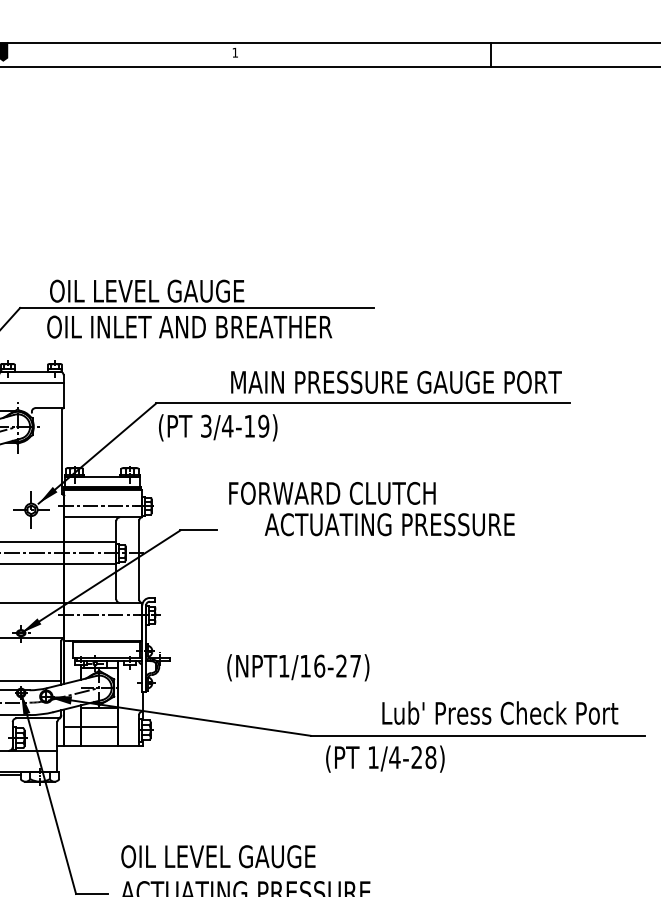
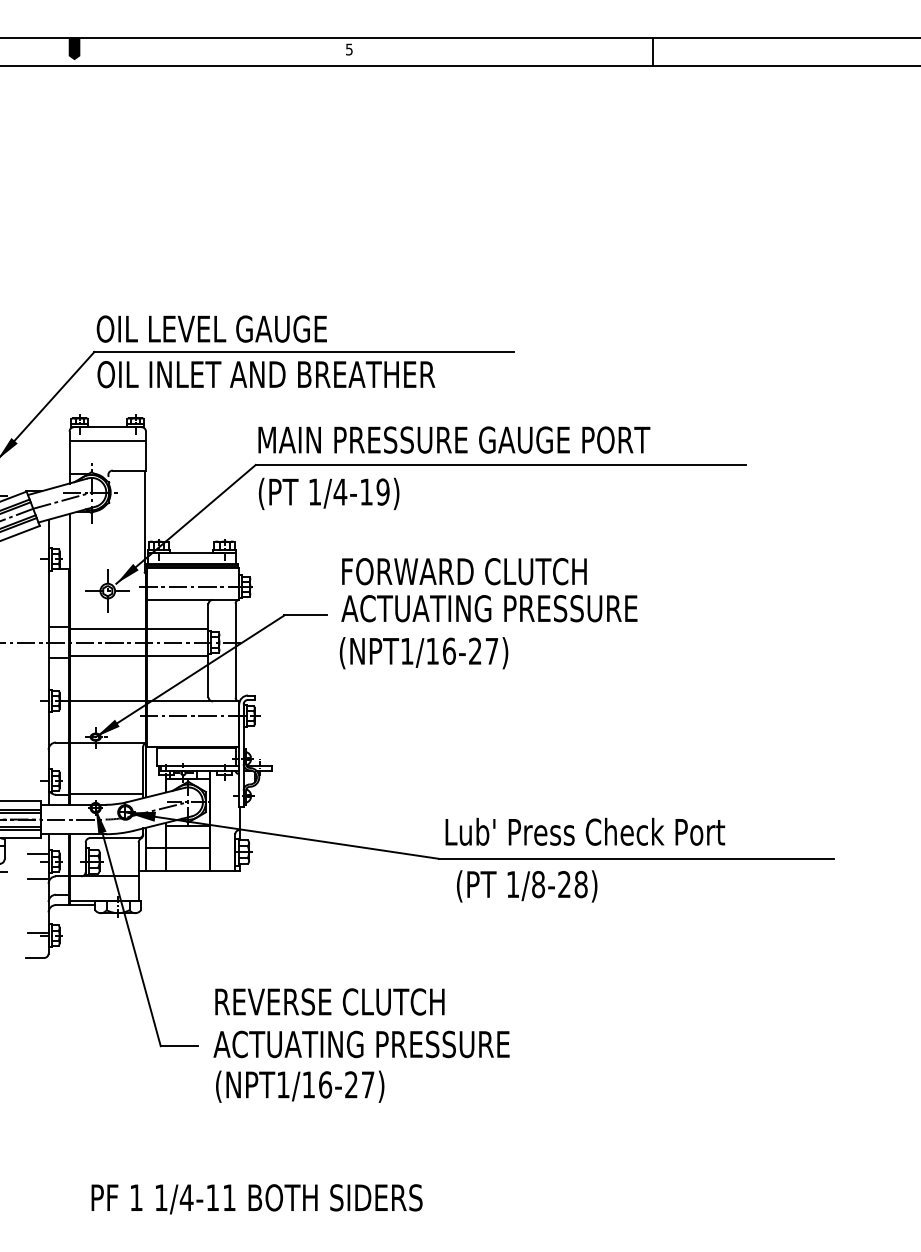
text: (235, 52) -> (349, 49), 1 -> 5
text: (146, 290) -> (211, 328), moved
text: (189, 327) -> (266, 374), moved
text: (396, 381) -> (454, 439), moved
text: (205, 425) -> (314, 491), 3/4-19) -> 1/4-19)
text: (389, 524) -> (489, 608), moved
text: (297, 668) -> (423, 653), moved
text: (500, 712) -> (585, 831), moved
text: (394, 757) -> (538, 884), 1/4-28) -> 1/8-28)
text: (218, 856) -> (329, 1001), OIL LEVEL GAUGE -> REVERSE CLUTCH

